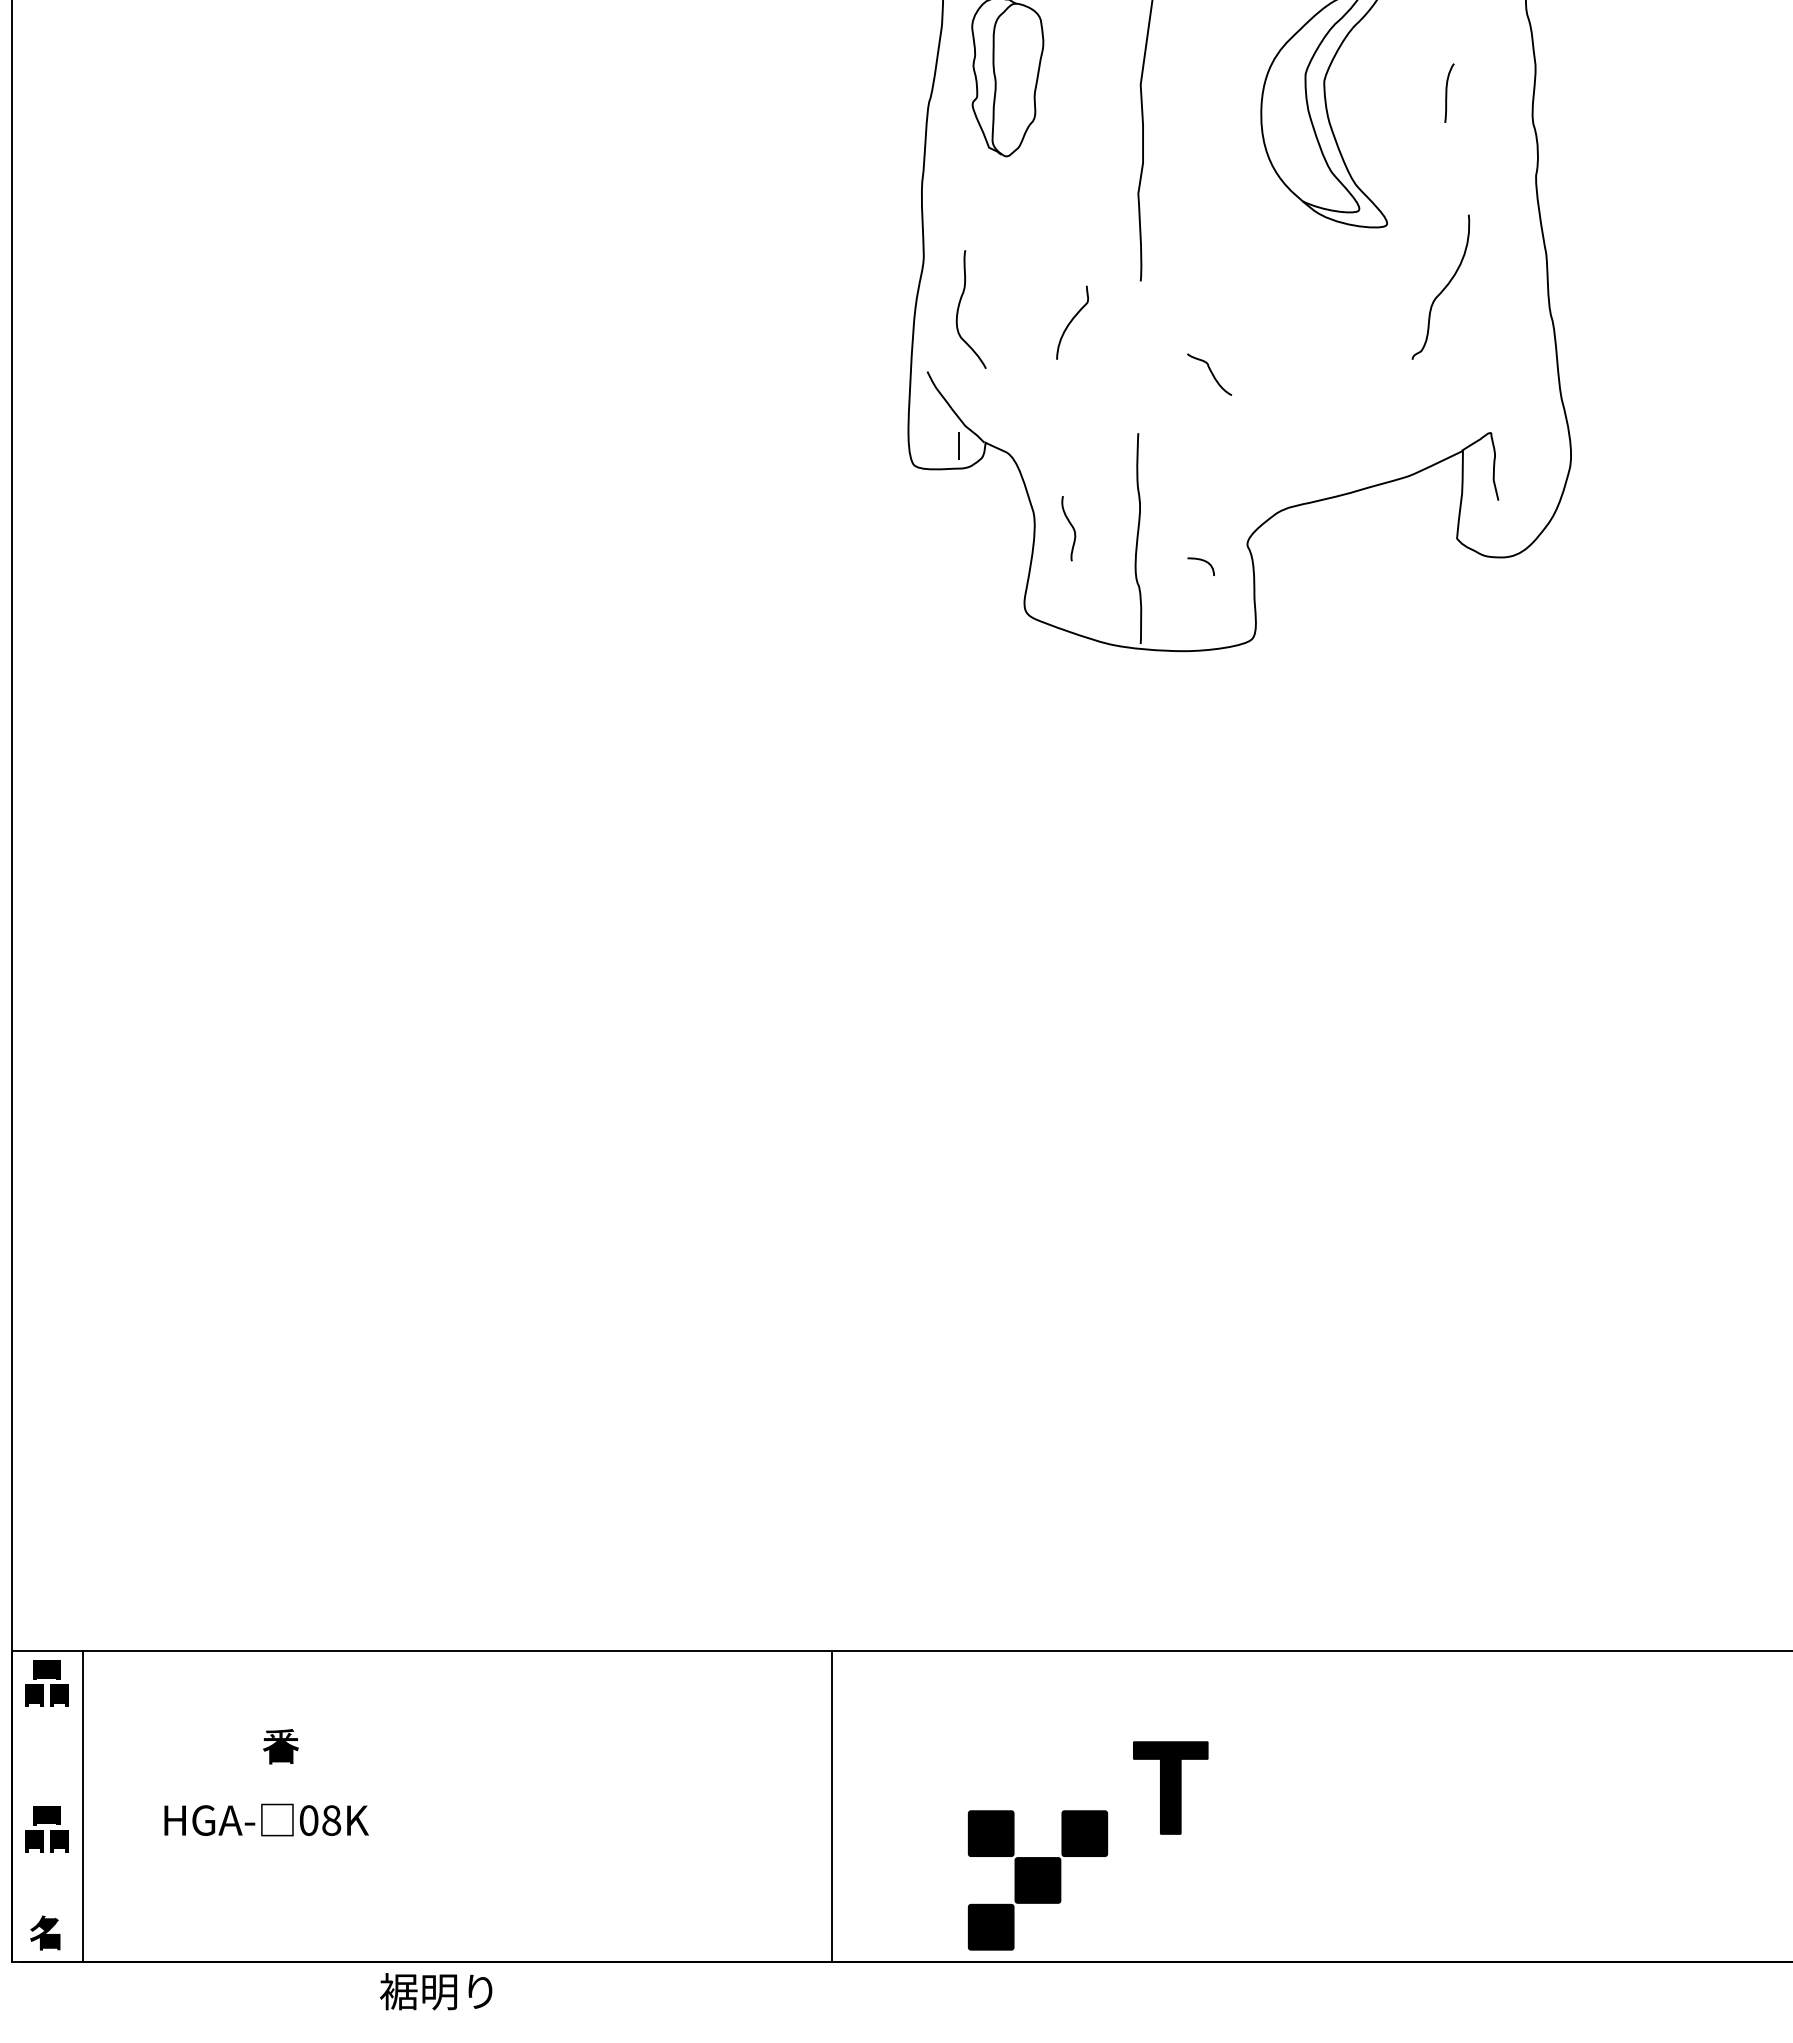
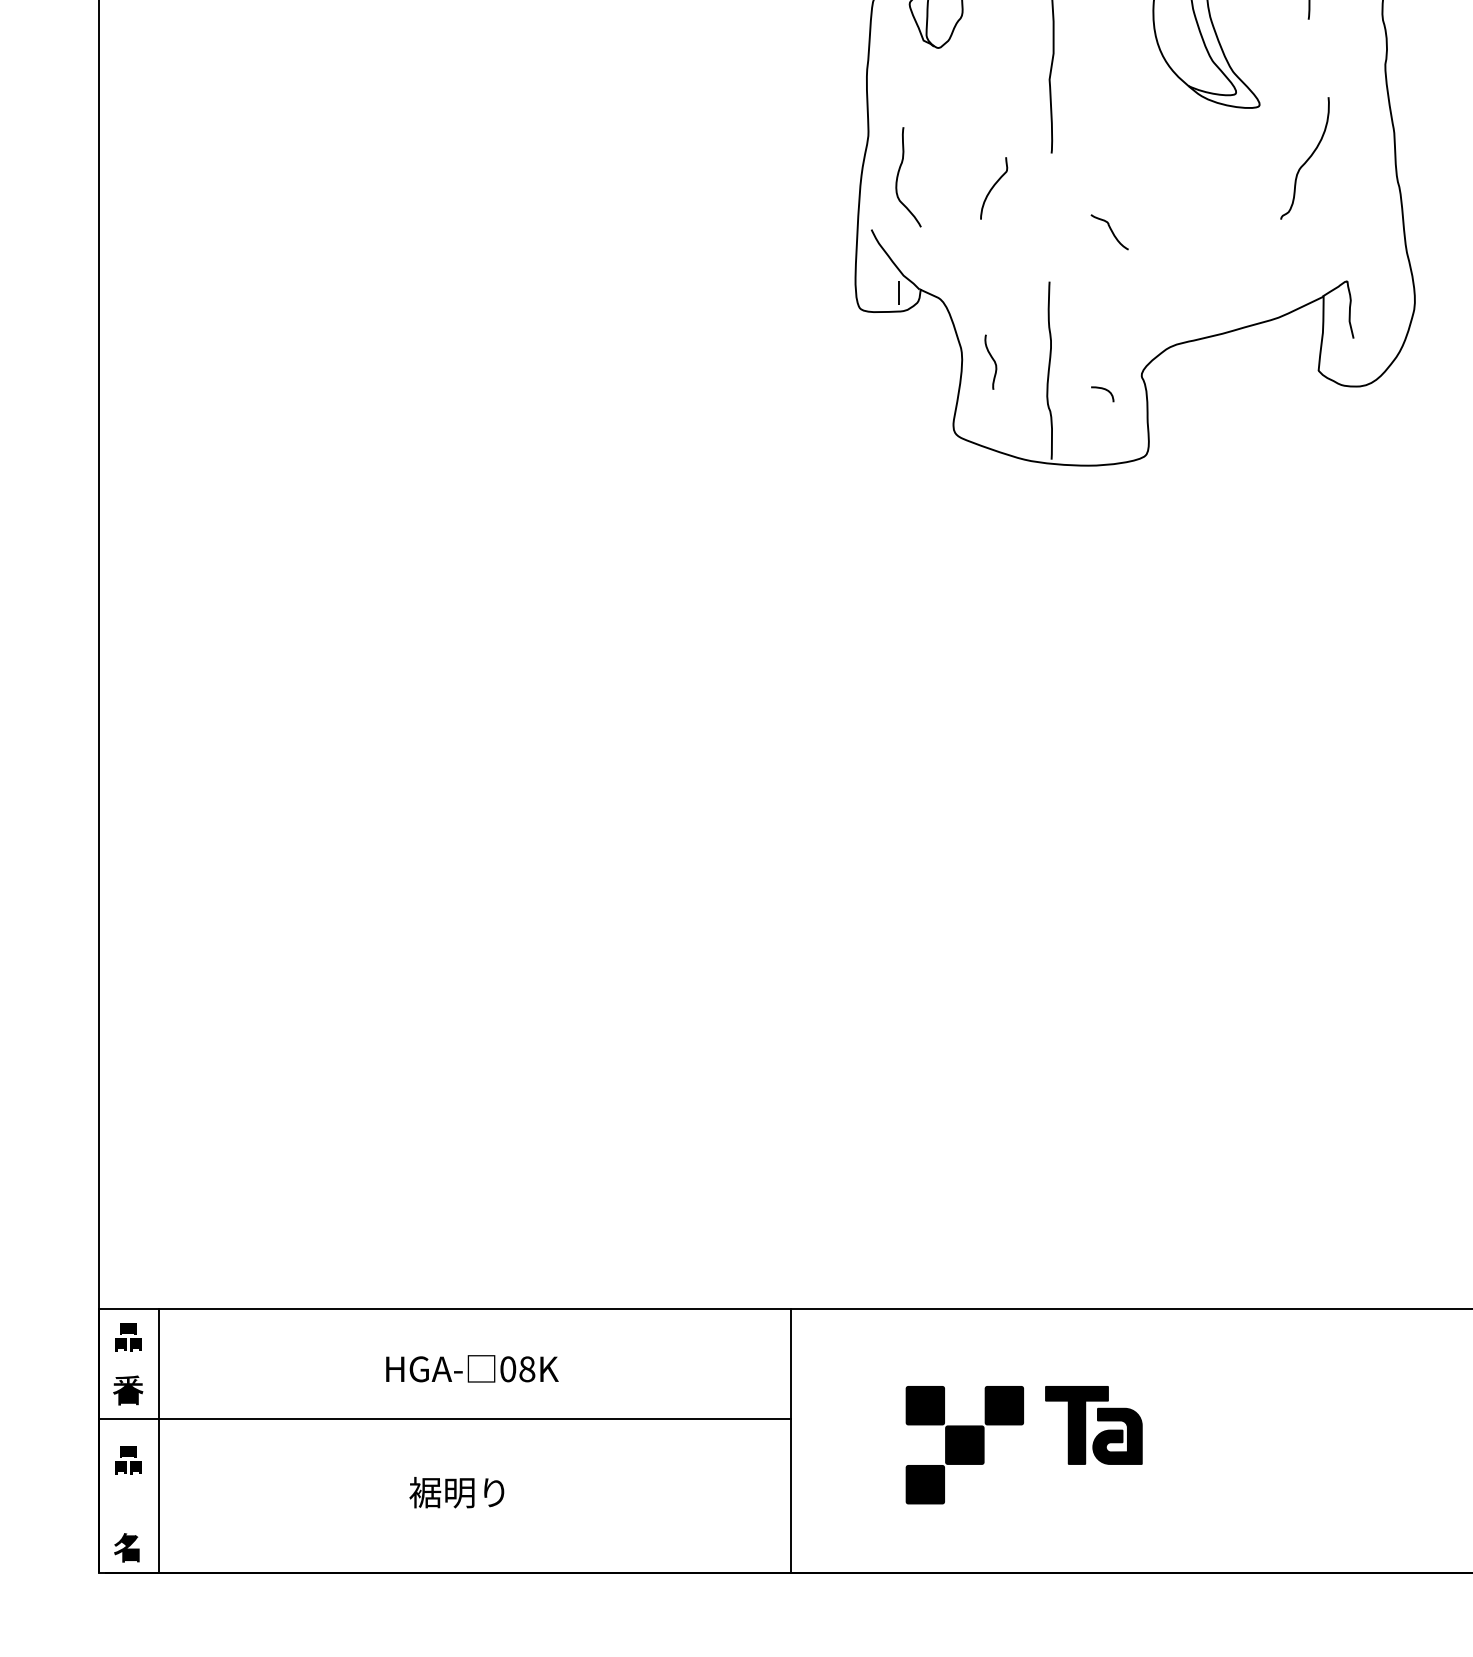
part: (46, 1683) -> (127, 1337), size x0.71
part: (280, 1746) -> (127, 1390), moved
line: (421, 1780) -> (444, 1419), added
fill: (1218, 1800) -> (1117, 1435), added
part: (266, 1819) -> (472, 1368), moved
part: (46, 1828) -> (127, 1459), size x0.71
part: (1037, 1880) -> (964, 1445), moved
part: (436, 1991) -> (457, 1492), moved

